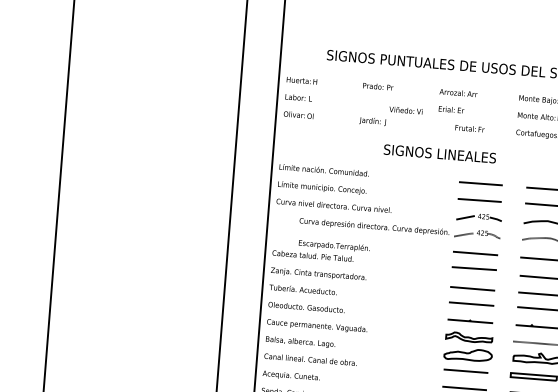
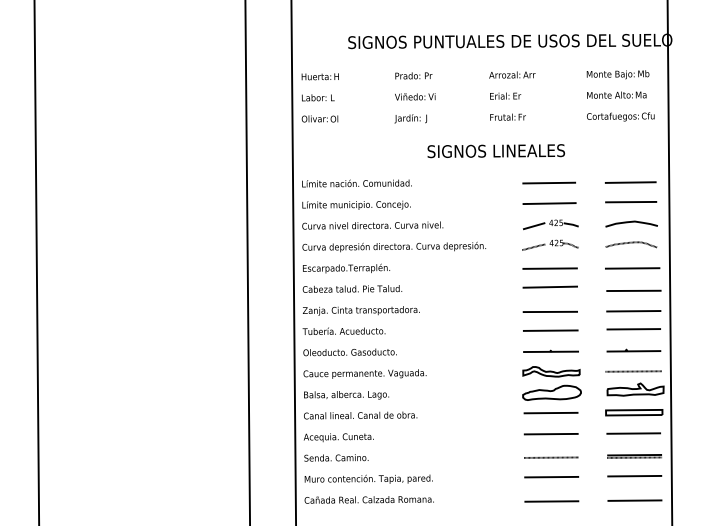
text: (406, 110) -> (415, 96), moved
text: (469, 128) -> (507, 116), moved
text: (374, 226) -> (394, 246), moved
text: (334, 245) -> (346, 268), moved

